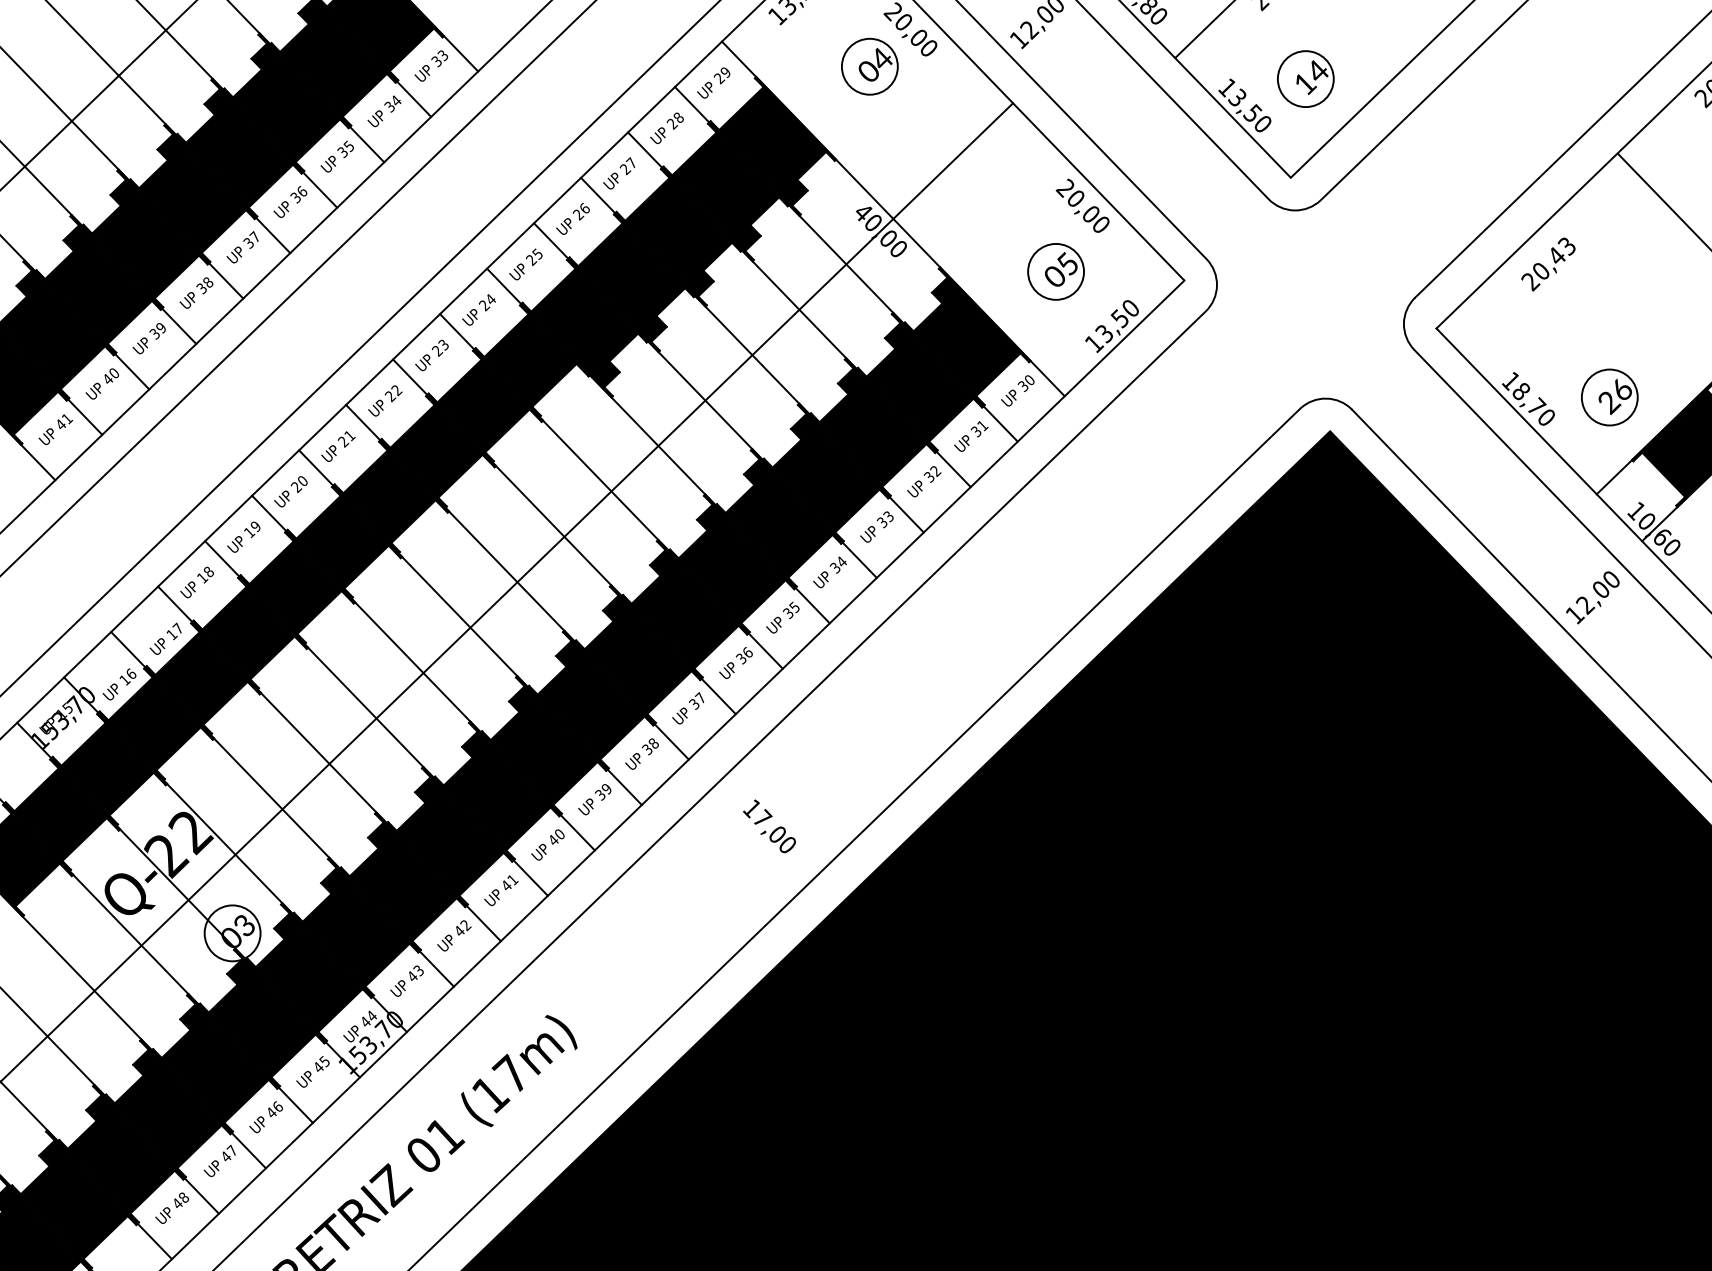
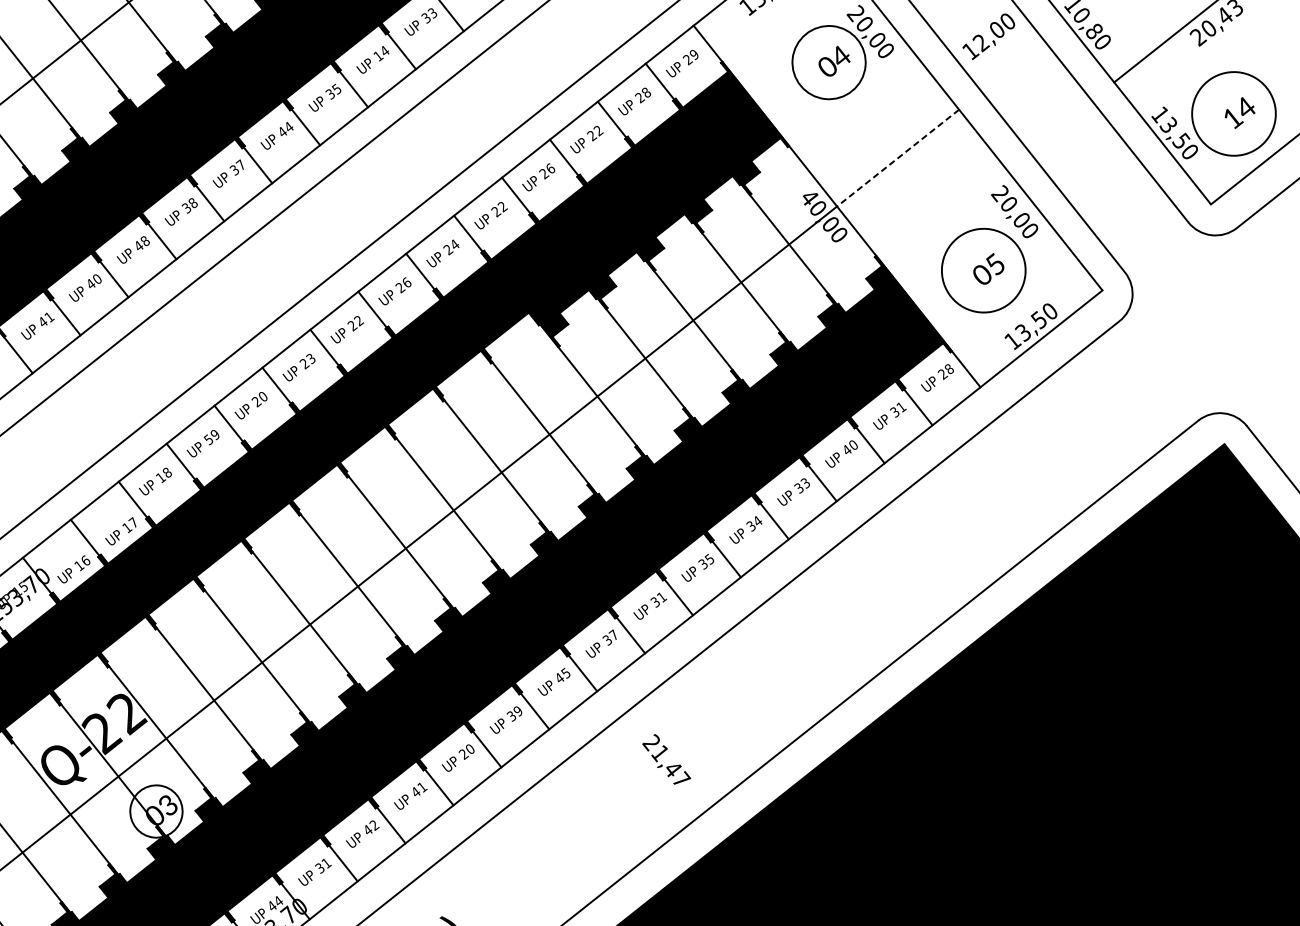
circle: (869, 66) -> (828, 62), size x1.4
circle: (1305, 79) -> (1233, 114), size x1.6
text: (389, 106) -> (378, 55), 34 -> 14
line: (952, 161) -> (897, 158), solid -> dashed
text: (631, 163) -> (598, 130), 27 -> 22
text: (298, 194) -> (285, 129), 36 -> 44
text: (537, 253) -> (502, 206), 25 -> 22
circle: (1056, 271) -> (984, 270), size x1.6
text: (157, 330) -> (141, 243), 39 -> 48
text: (443, 344) -> (406, 282), 23 -> 26
text: (1026, 383) -> (946, 371), 30 -> 28
text: (349, 435) -> (310, 358), 21 -> 23
text: (932, 474) -> (850, 448), 32 -> 40
text: (249, 532) -> (208, 439), 19 -> 59
text: (747, 652) -> (661, 596), 36 -> 31
text: (649, 746) -> (561, 675), 38 -> 45
text: (769, 826) -> (666, 761), 17,00 -> 21,47
text: (553, 840) -> (463, 754), 40 -> 20
text: (415, 973) -> (323, 865), 43 -> 31

